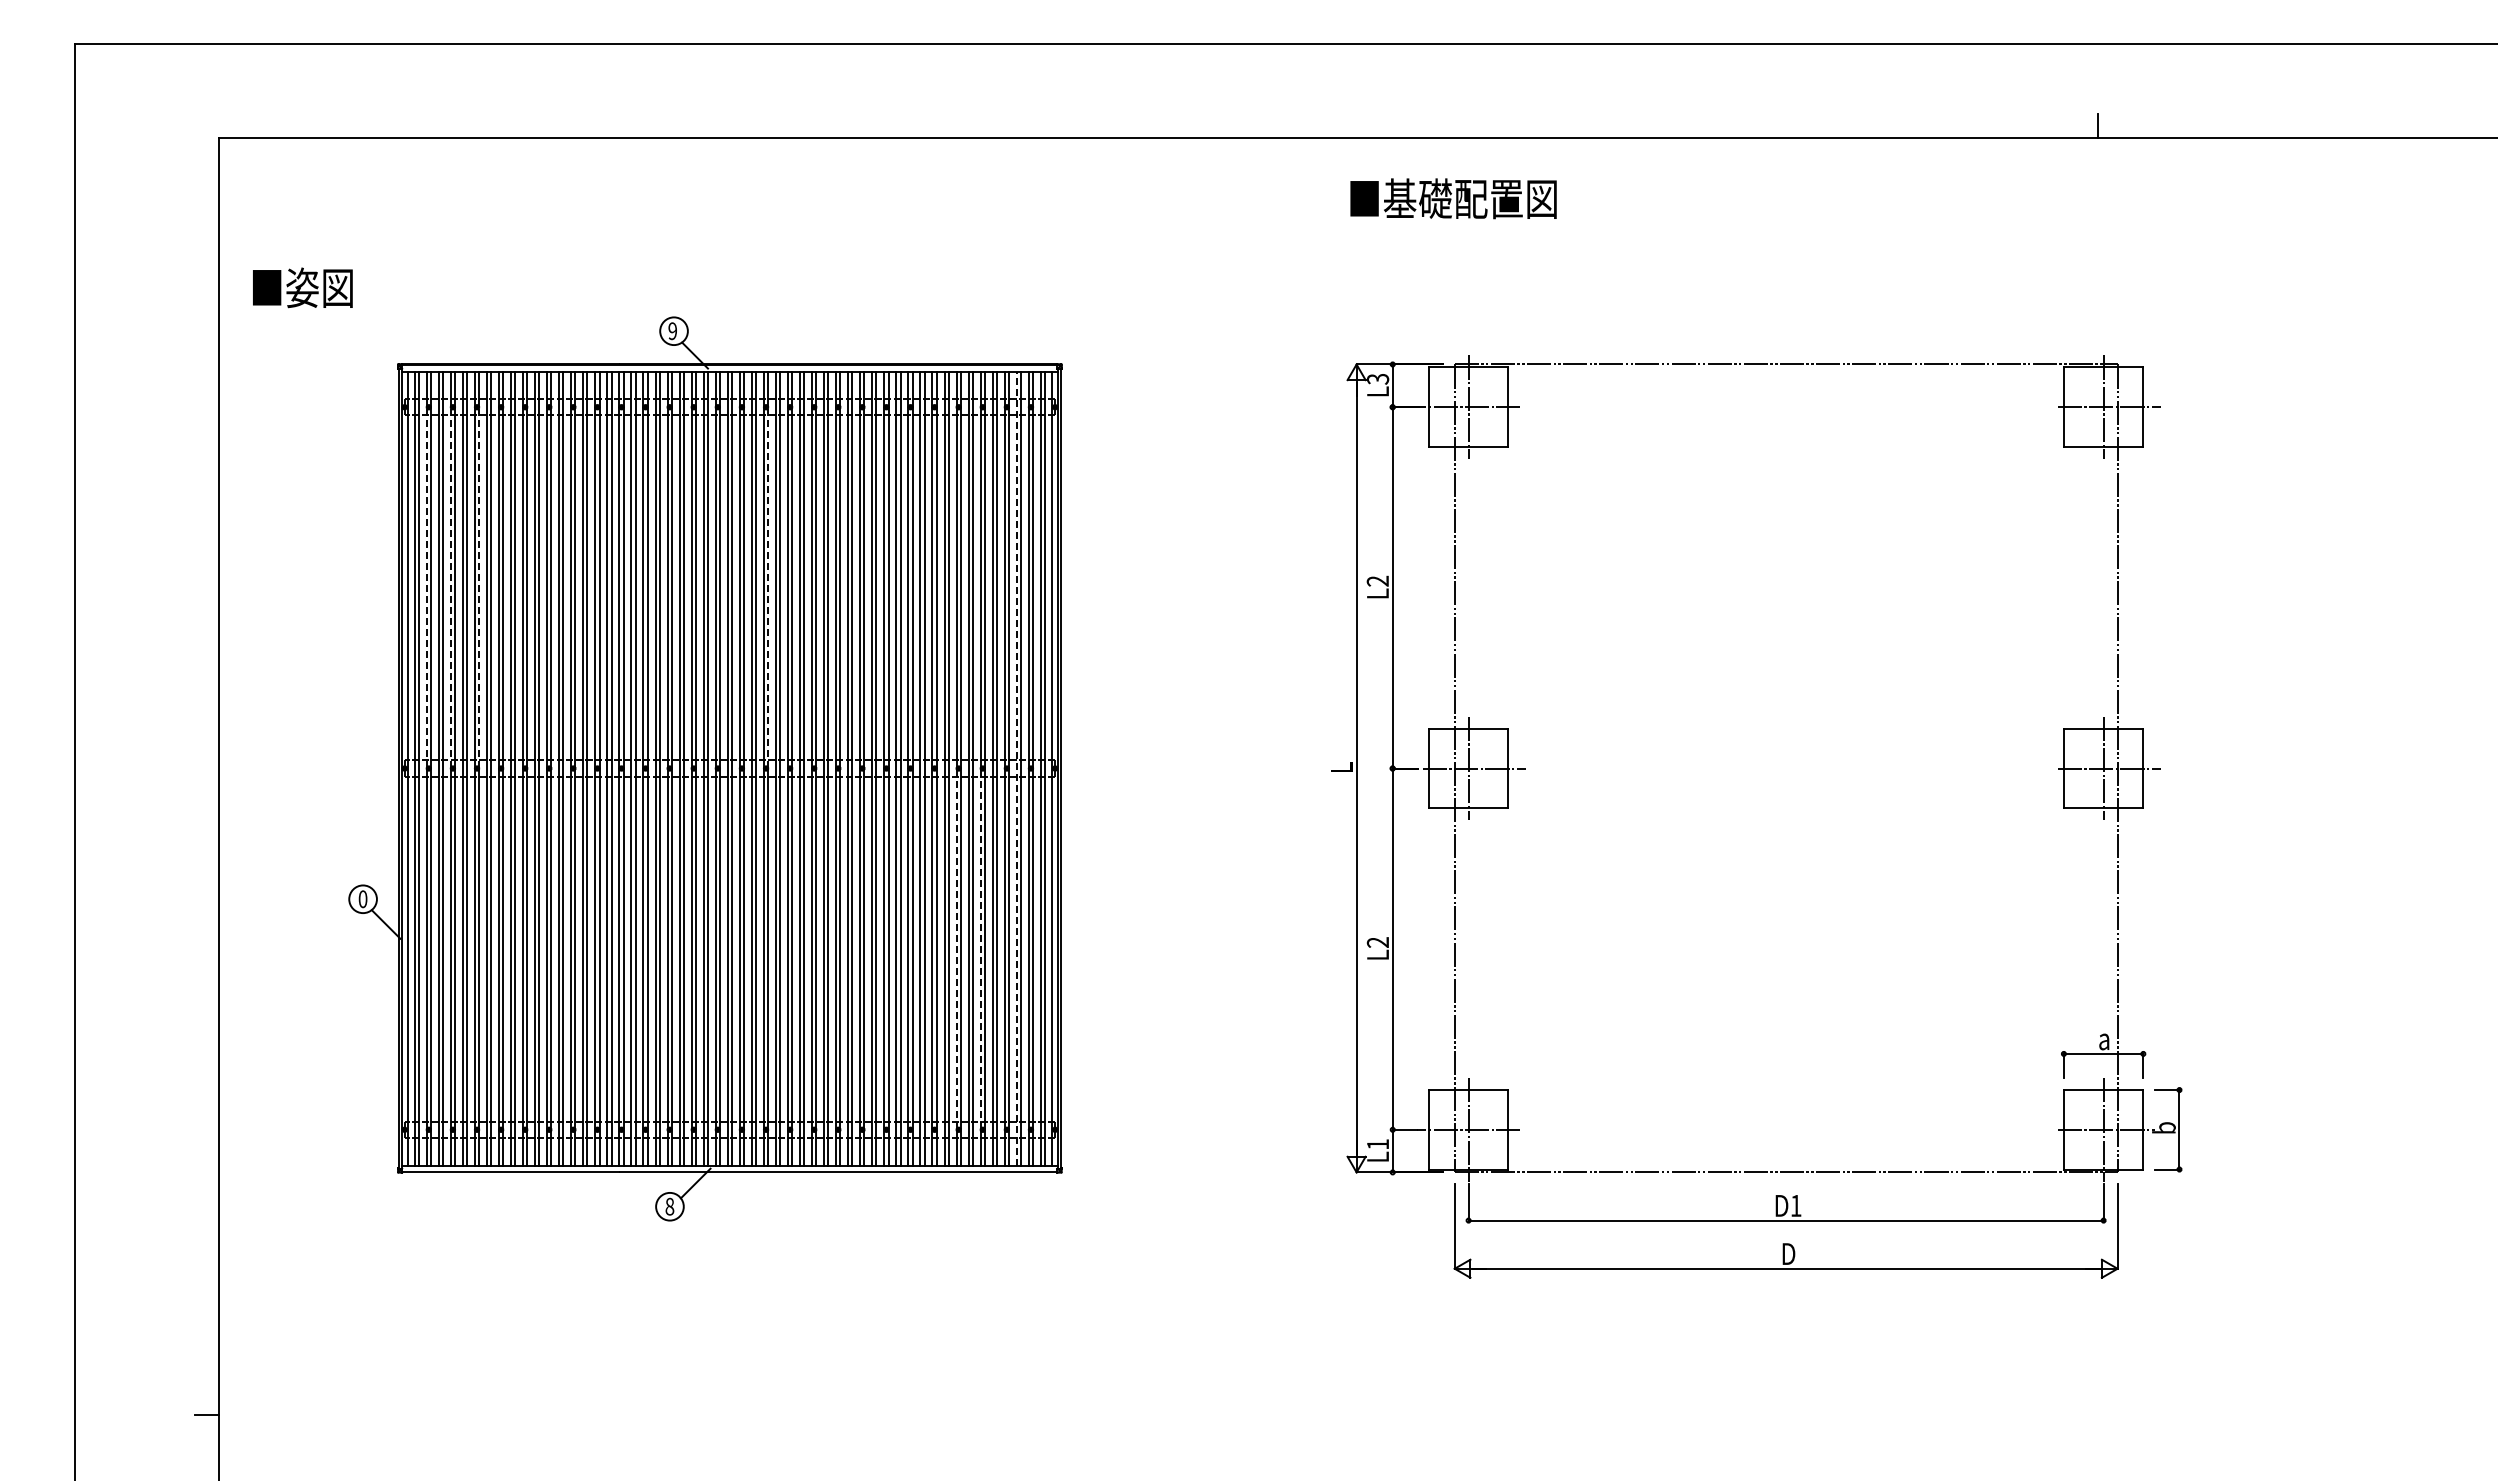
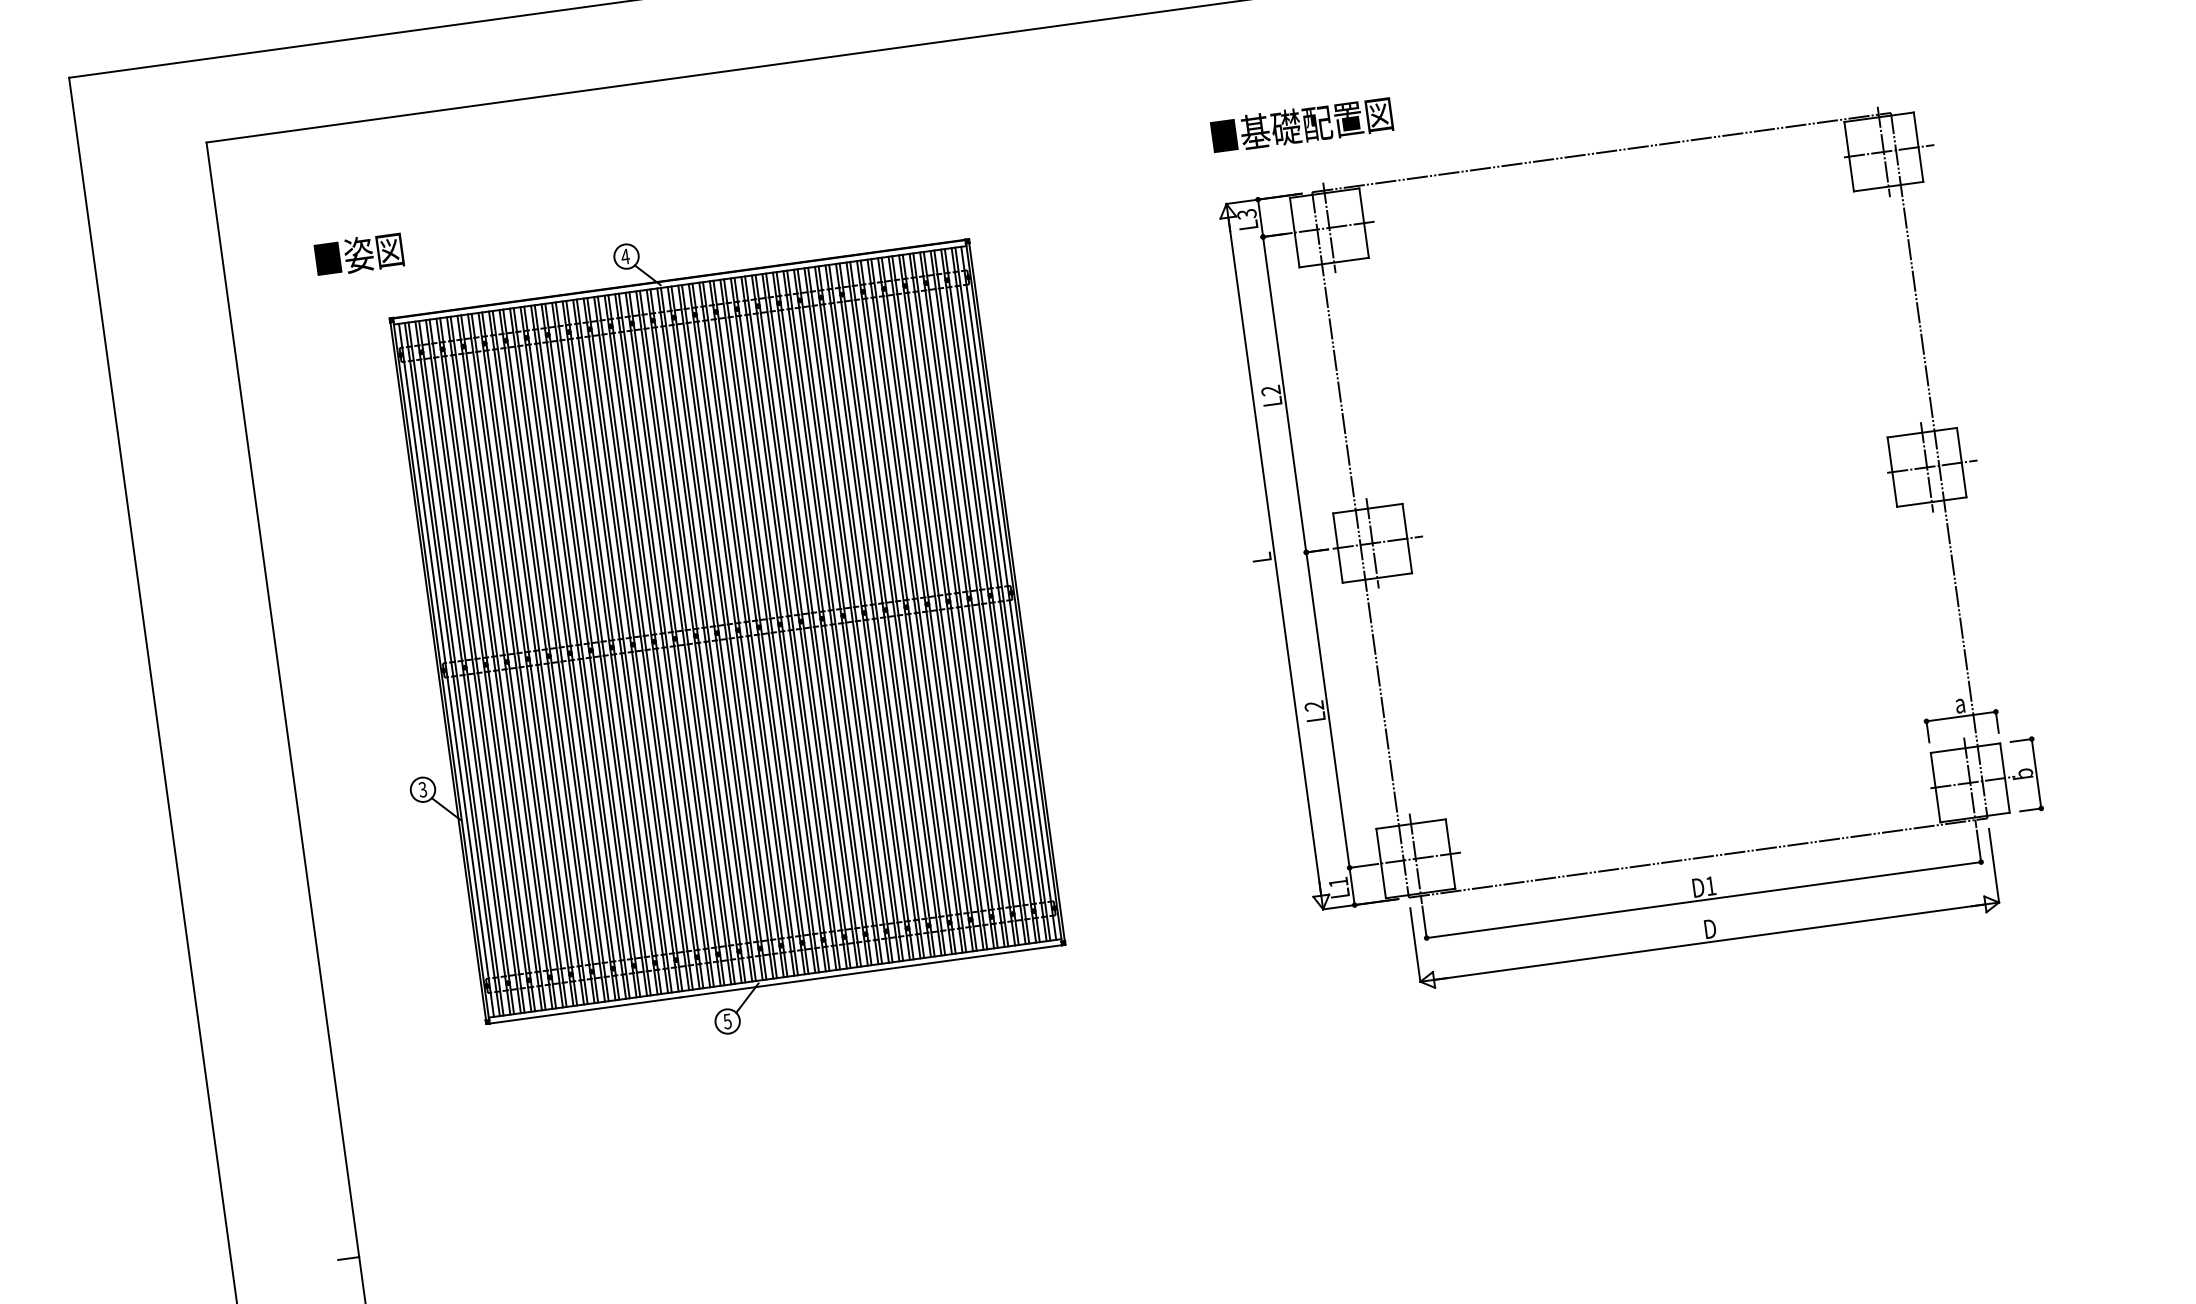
text: (1453, 198) -> (1301, 125), moved
text: (302, 287) -> (358, 254), moved
text: (672, 331) -> (625, 256), 9 -> 4
line: (426, 587) -> (441, 509), dashed -> solid
line: (450, 587) -> (462, 507), dashed -> solid
line: (479, 587) -> (487, 503), dashed -> solid
line: (768, 587) -> (739, 469), dashed -> solid
line: (1016, 768) -> (977, 597), dashed -> solid
text: (362, 898) -> (422, 789), 0 -> 3
line: (956, 949) -> (947, 762), dashed -> solid
line: (980, 949) -> (968, 759), dashed -> solid
text: (669, 1206) -> (727, 1021), 8 -> 5

